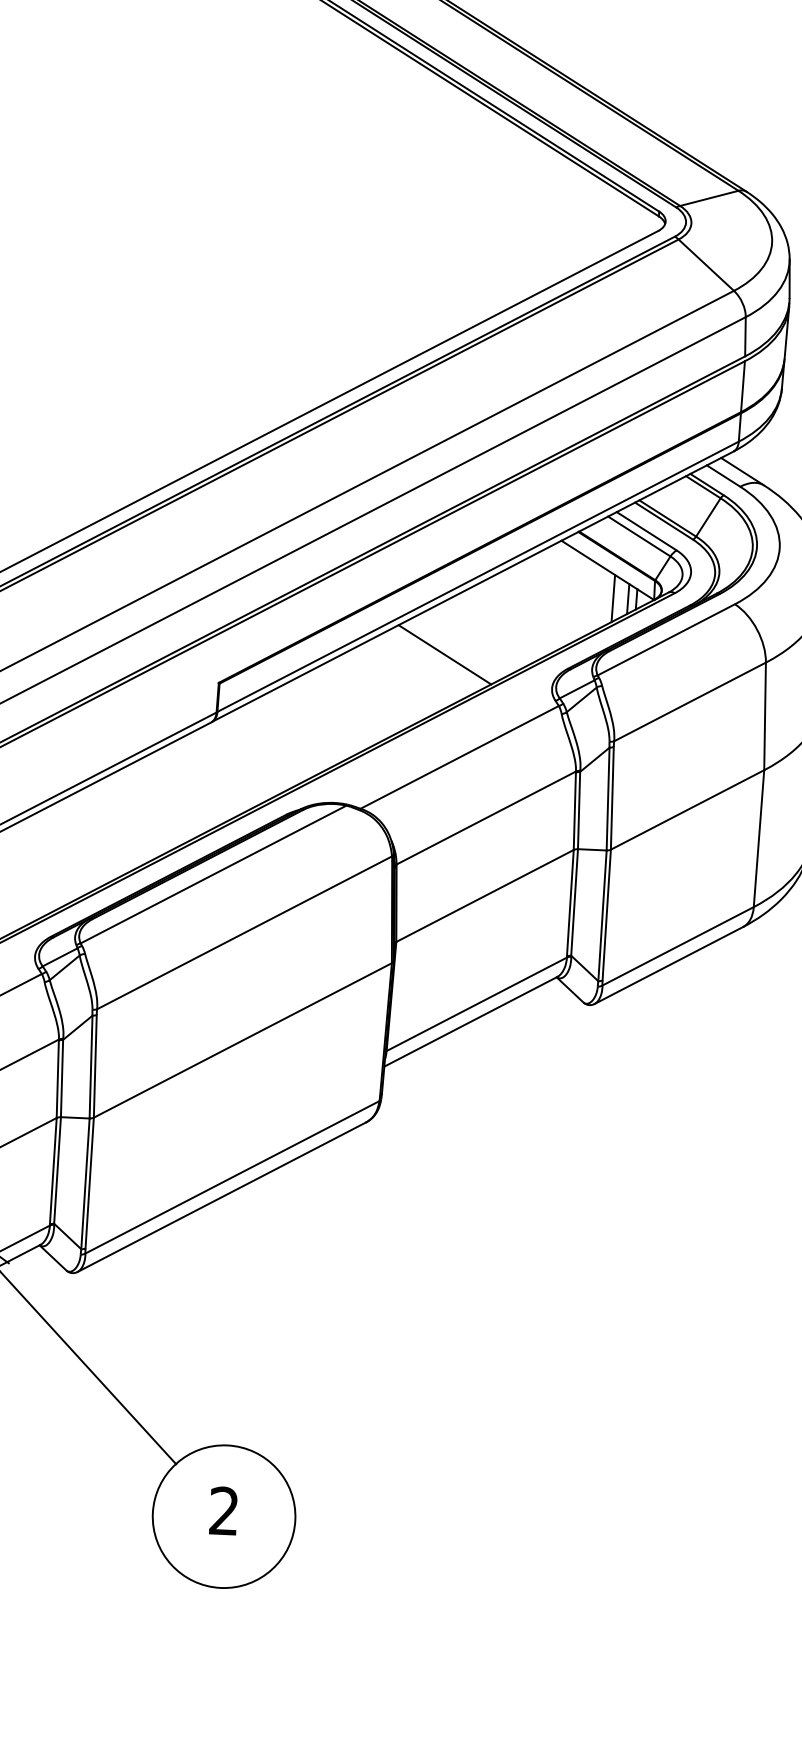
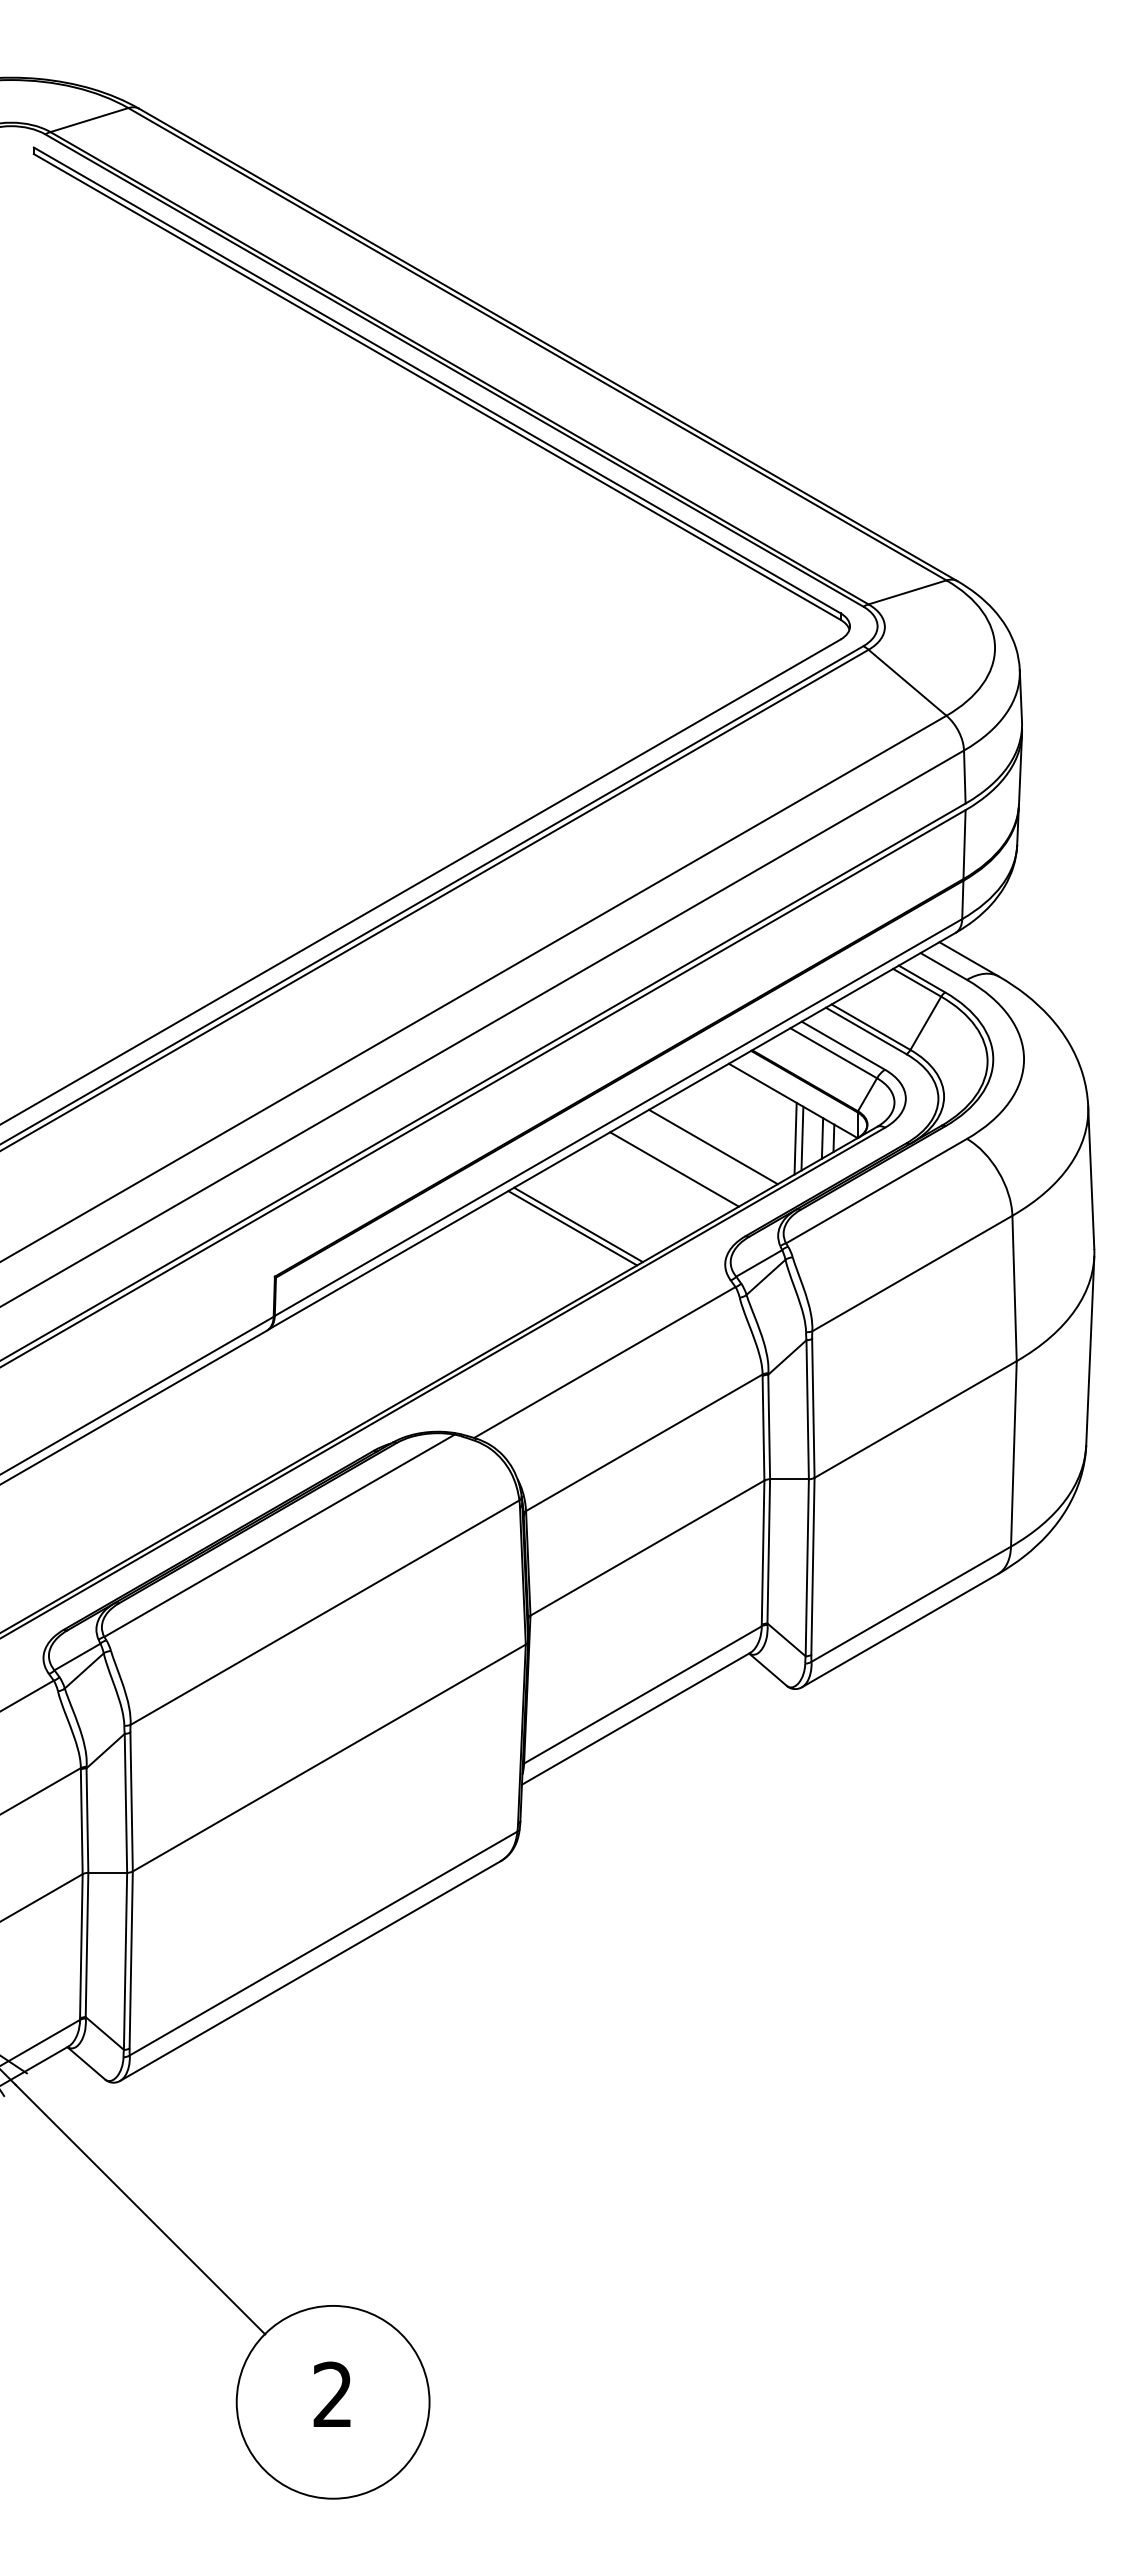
line: (608, 598) -> (795, 1138), added
line: (547, 601) -> (713, 1146), added
line: (517, 617) -> (674, 1169), added
line: (440, 657) -> (572, 1228), added

